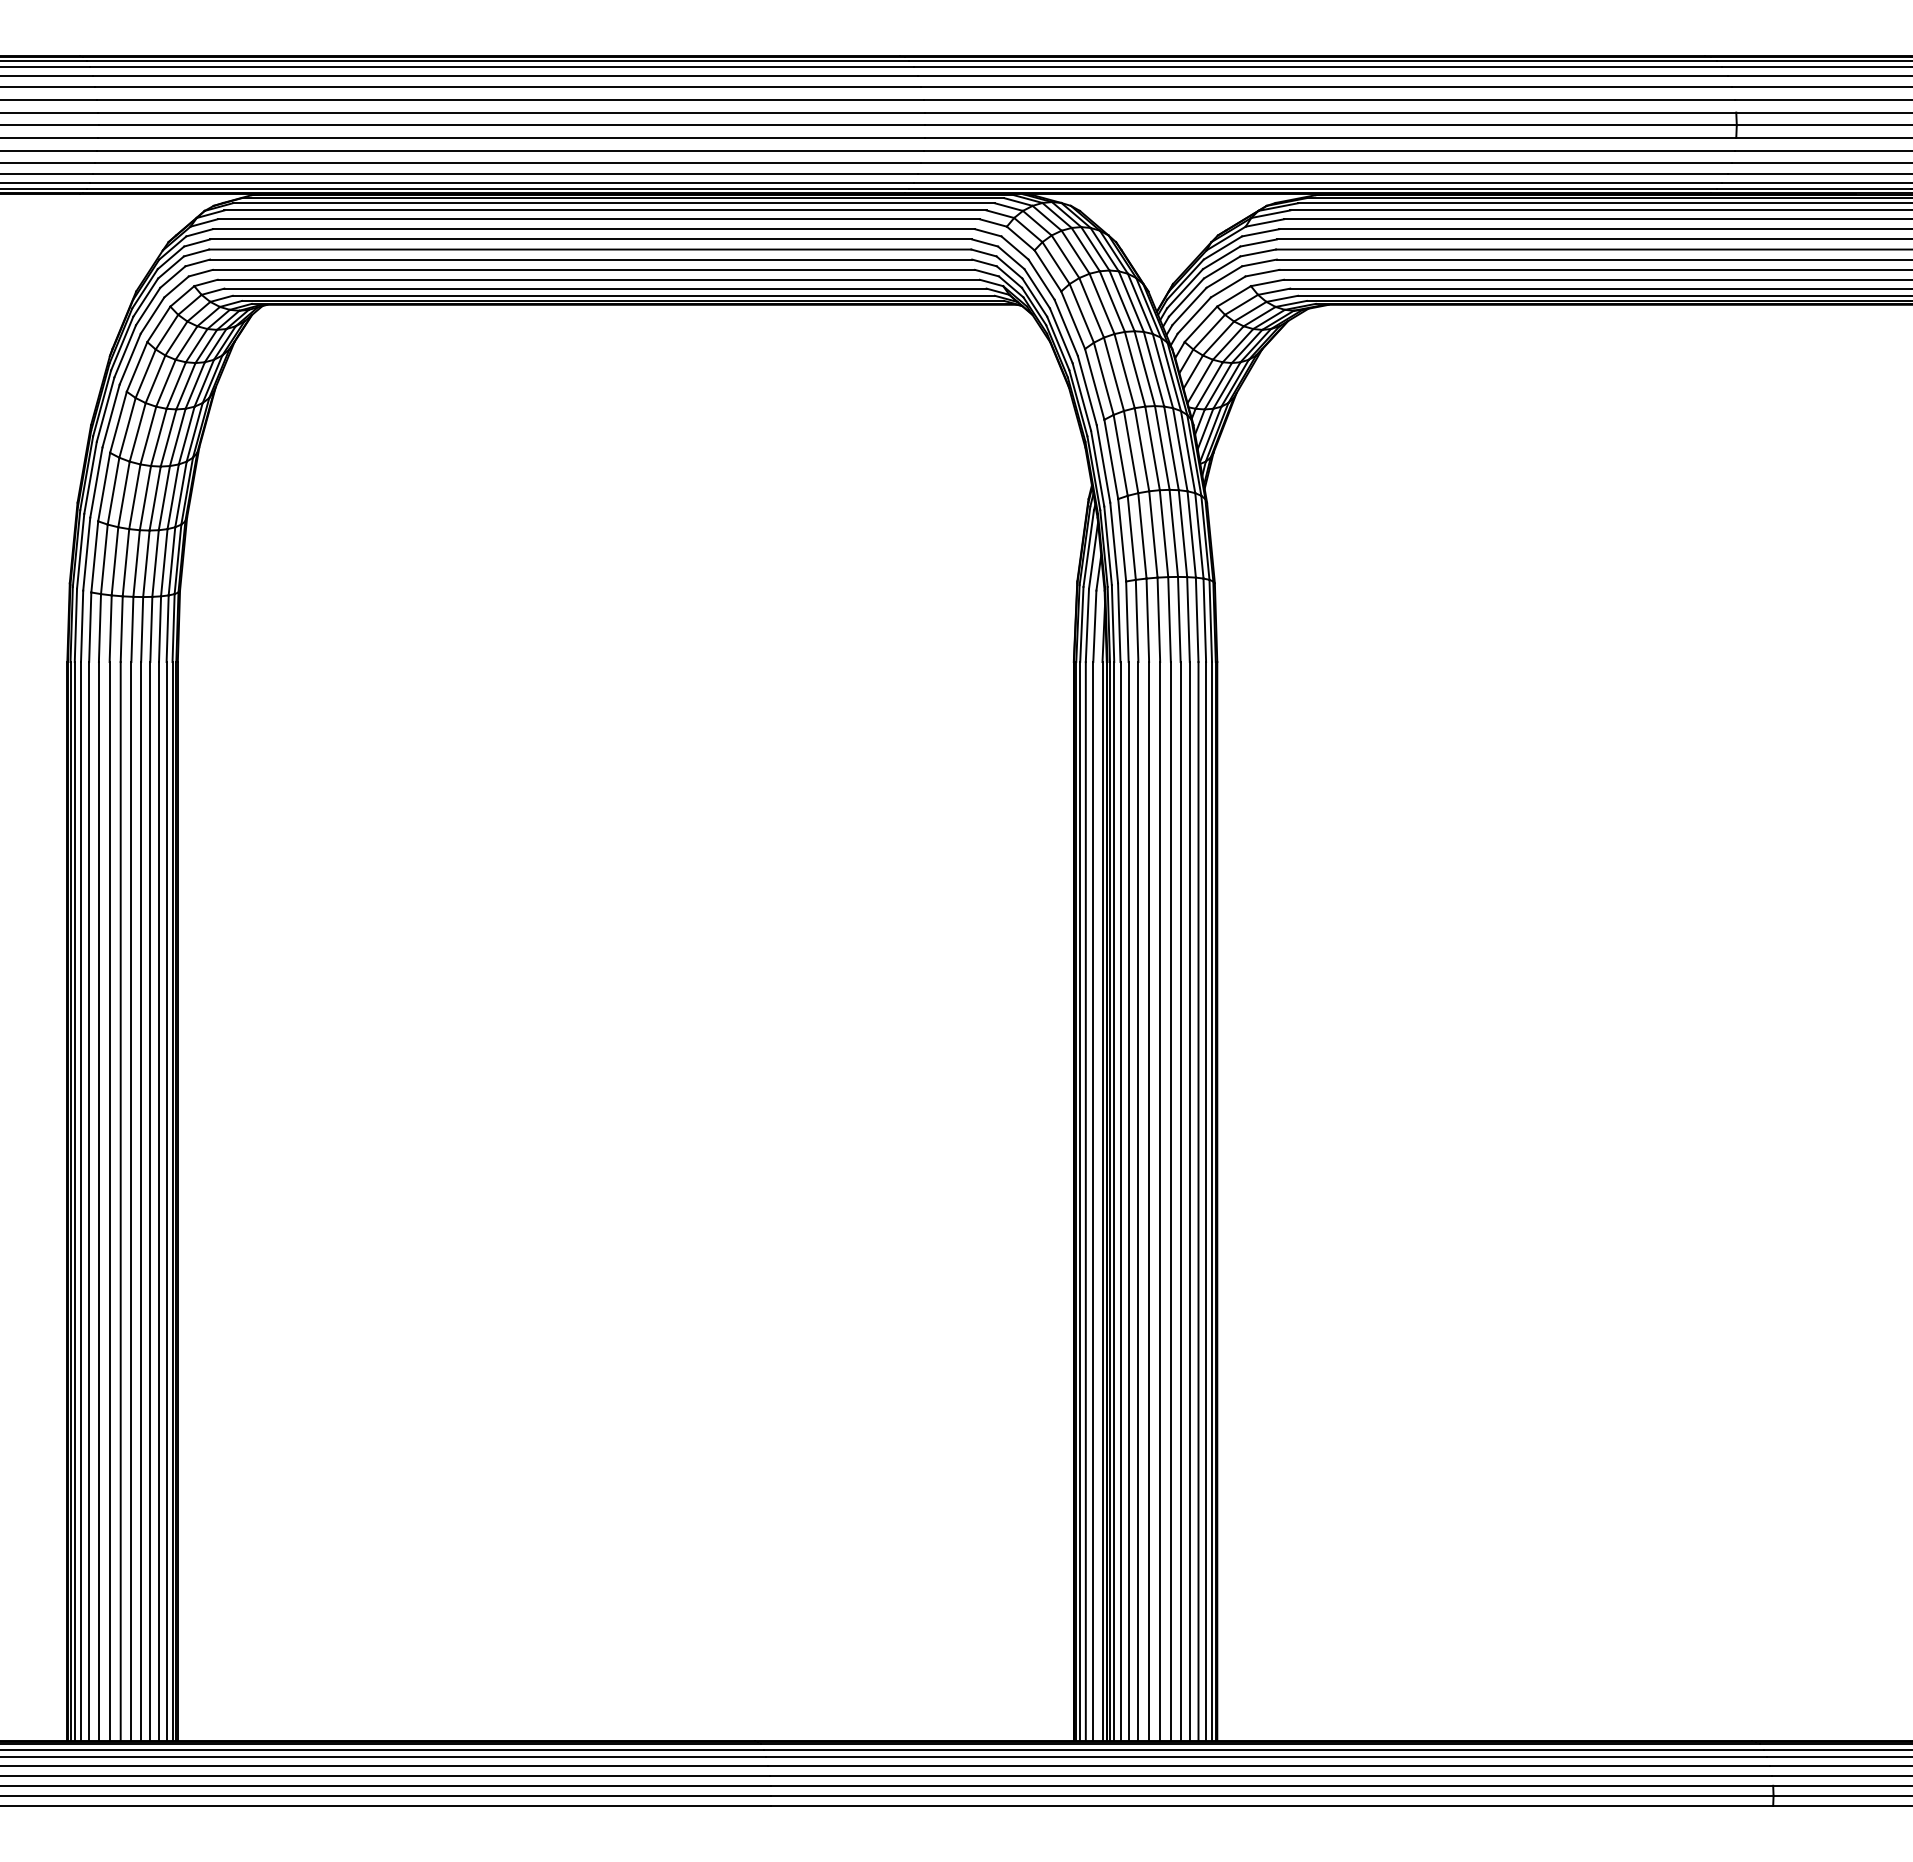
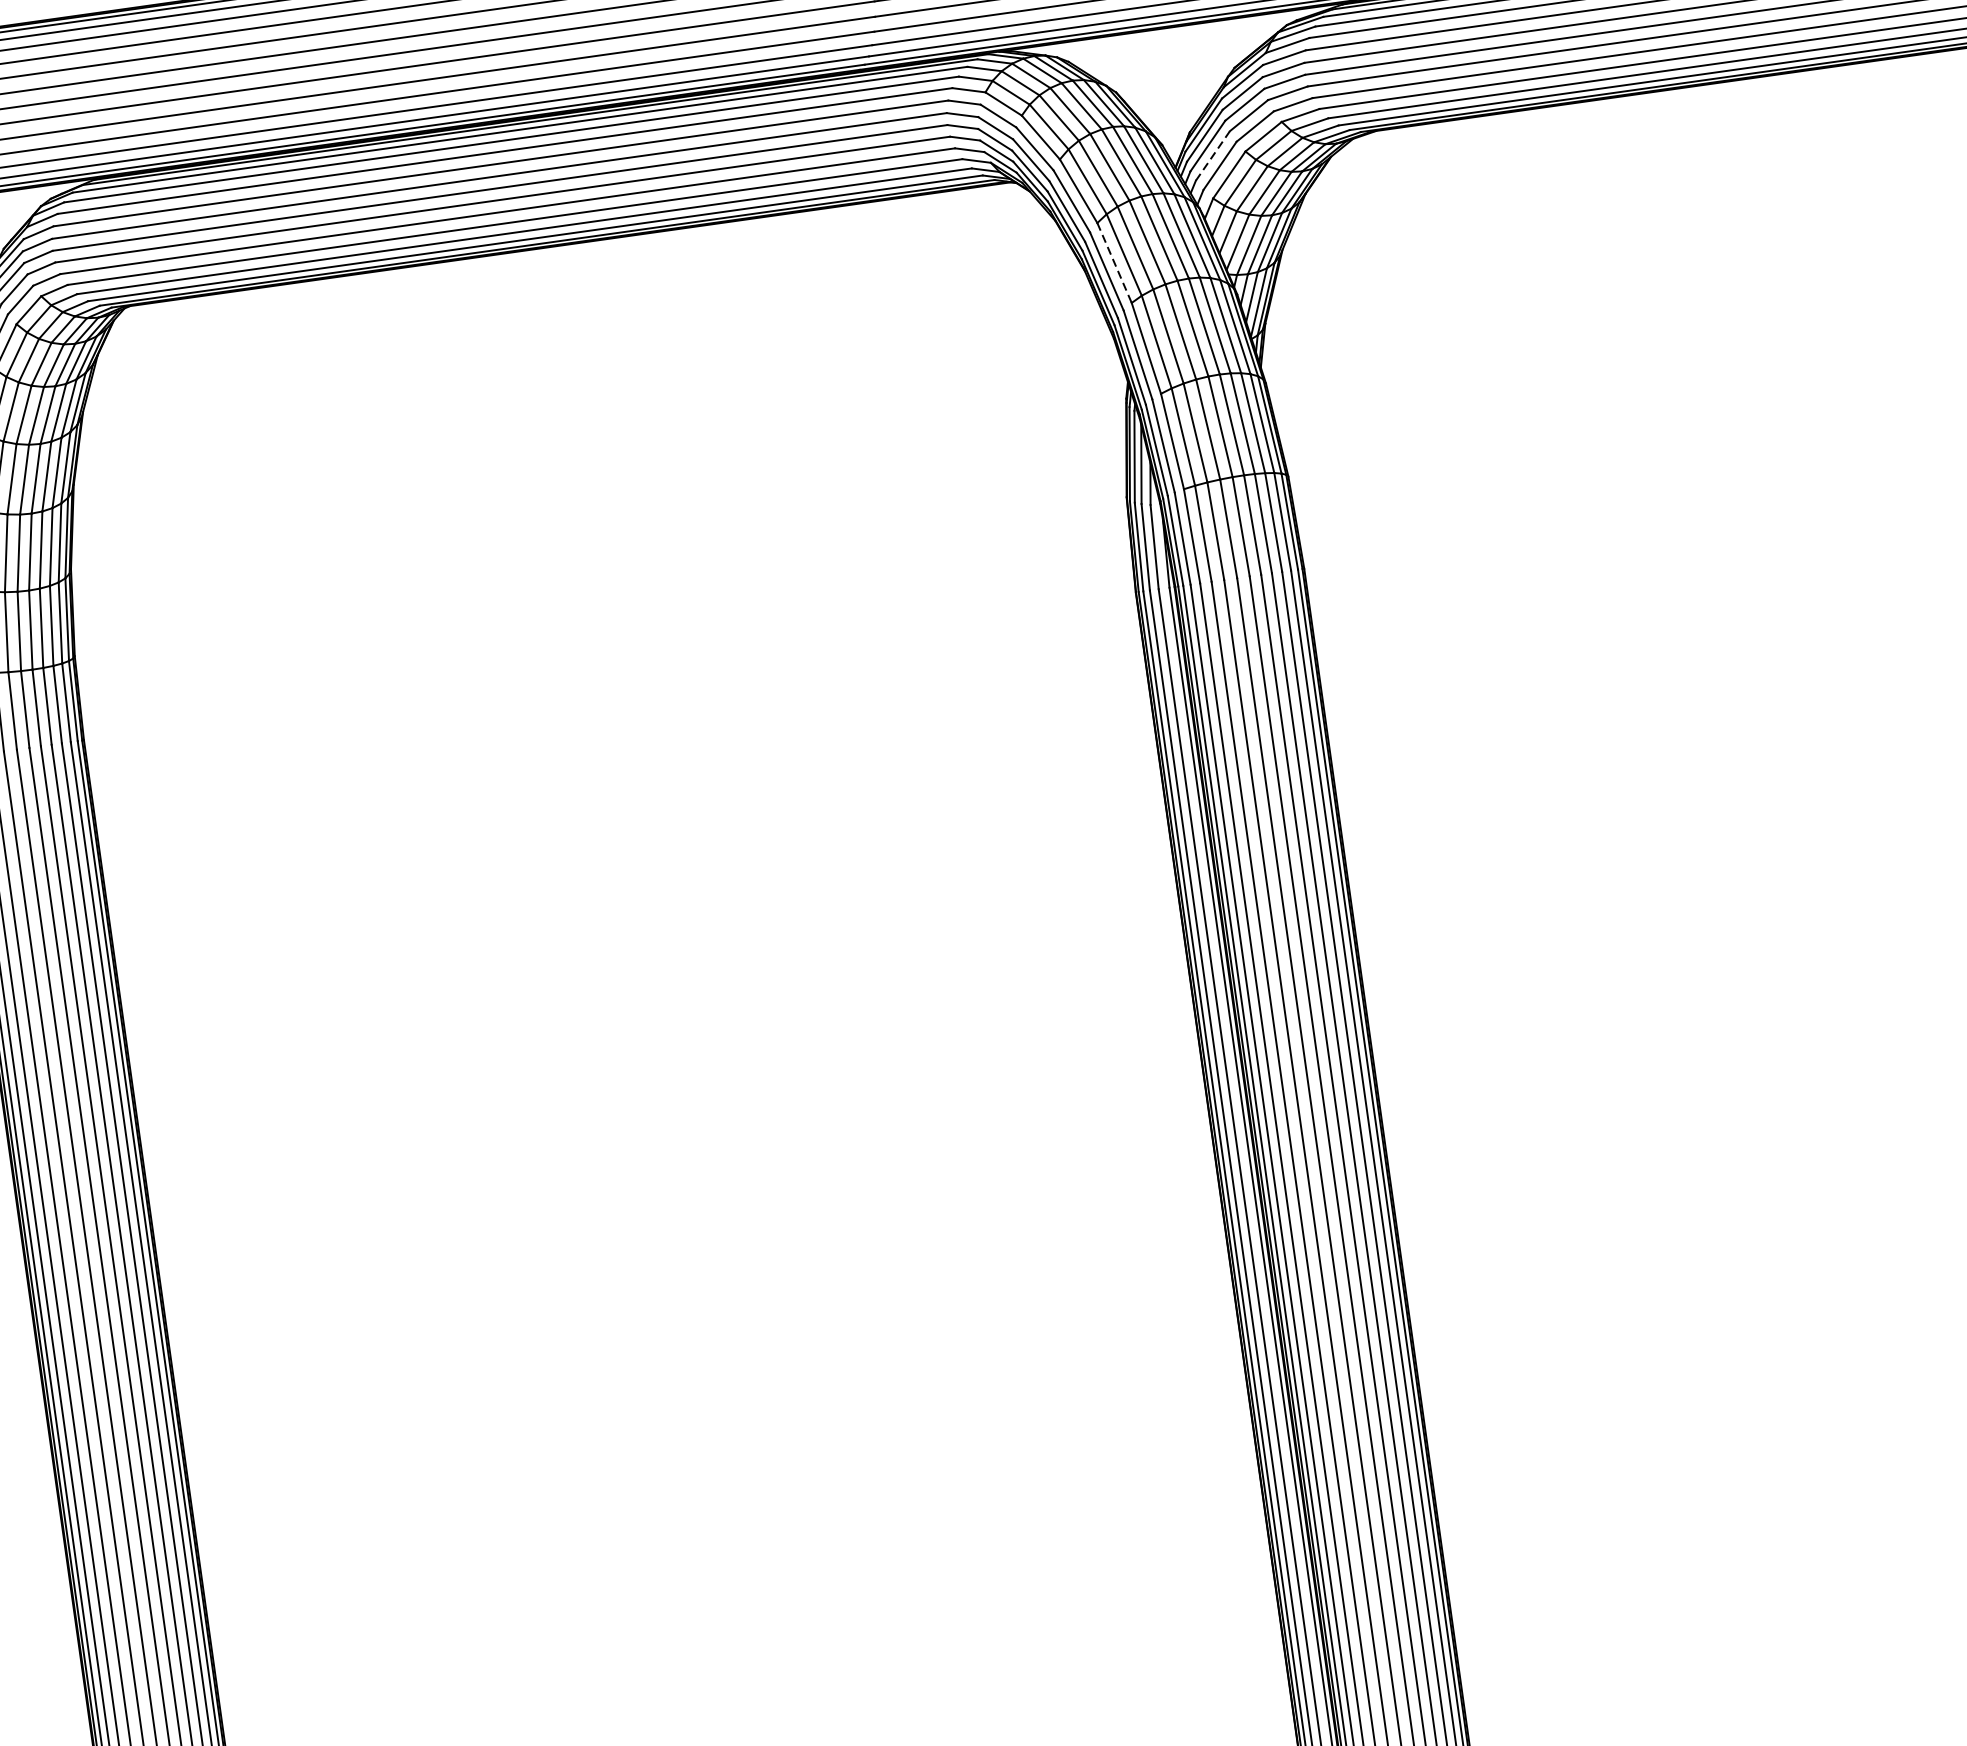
line: (1189, 306) -> (1212, 155), solid -> dashed
line: (1094, 384) -> (1114, 263), solid -> dashed

